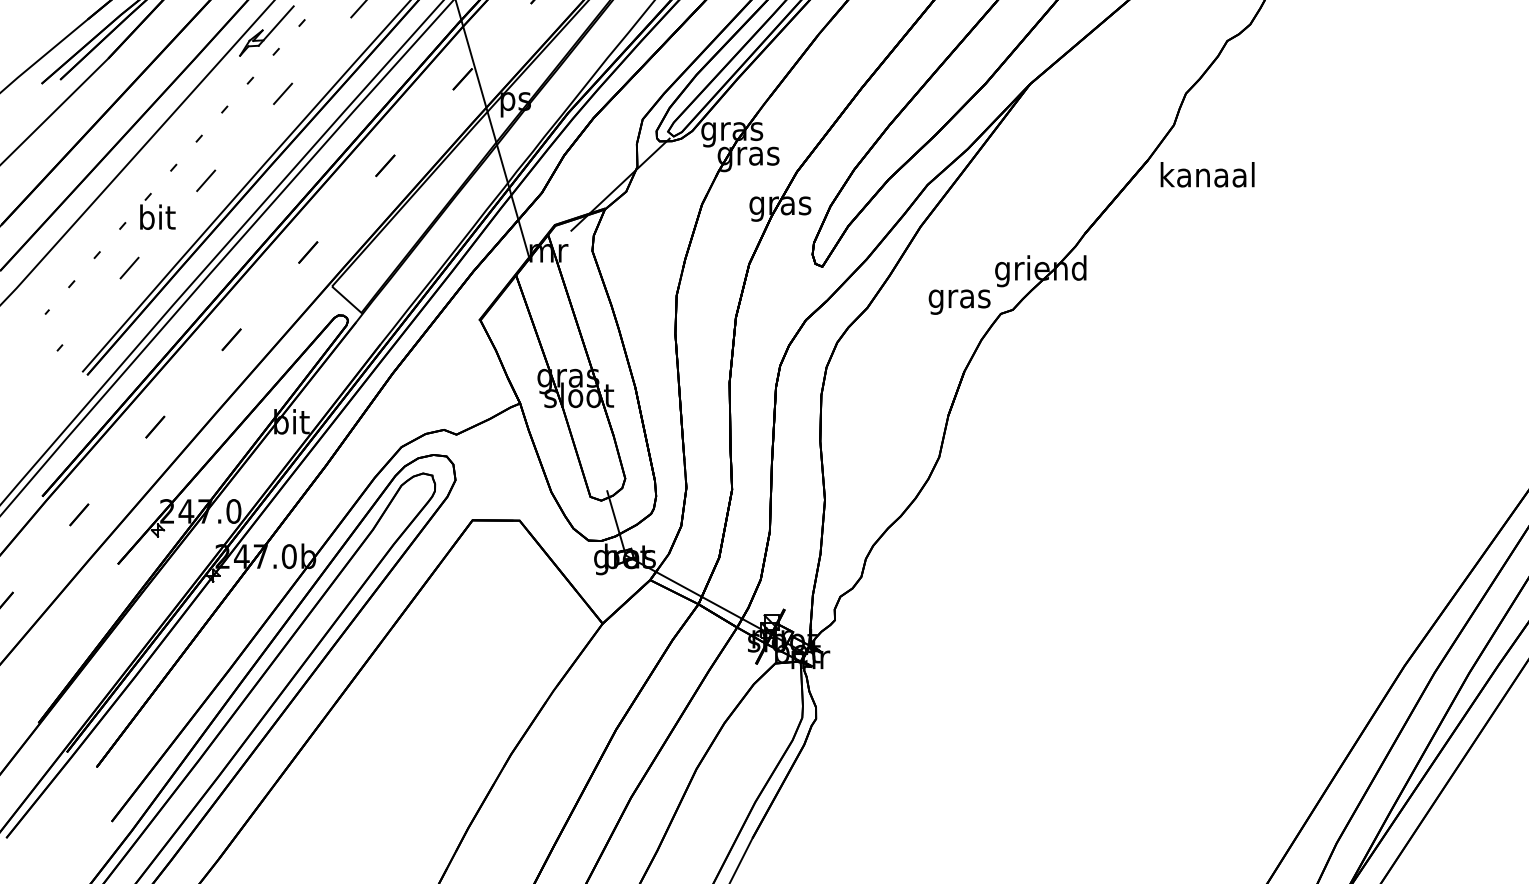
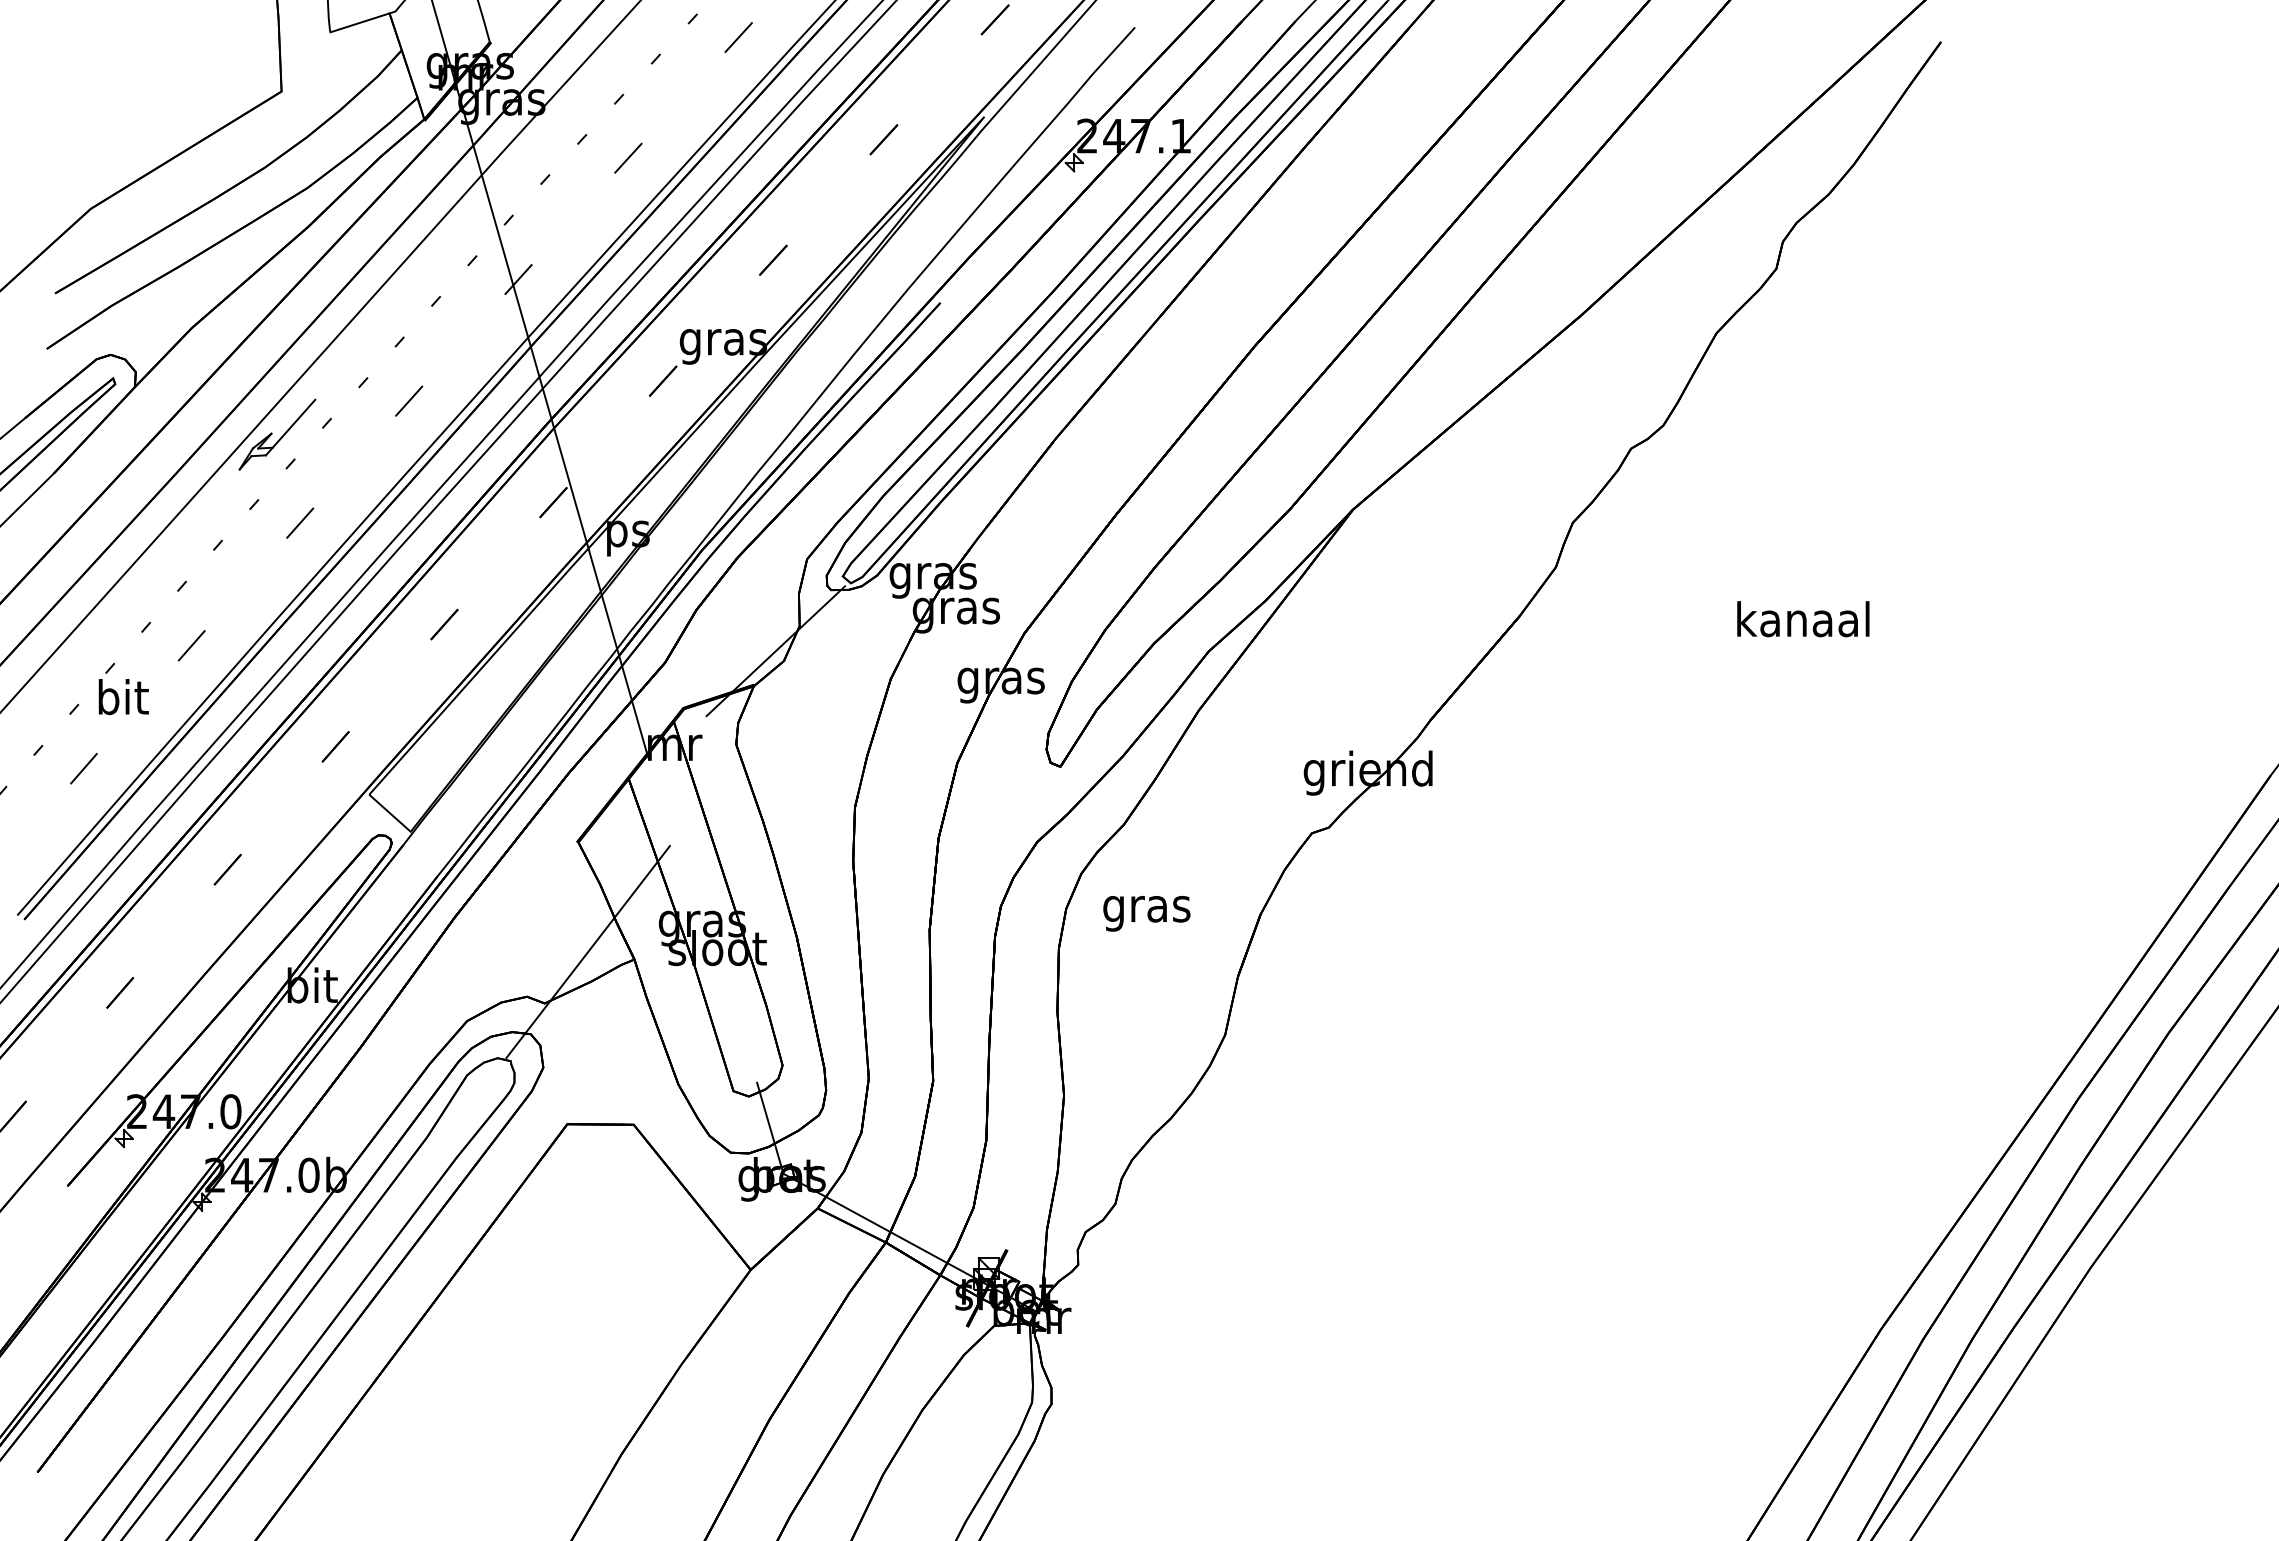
text: (1207, 175) -> (1803, 619), moved
text: (959, 302) -> (1146, 913), moved
line: (486, 398) -> (587, 952), added

